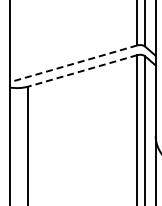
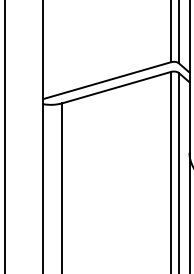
line: (72, 63) -> (106, 80), dashed -> solid
line: (82, 70) -> (116, 87), dashed -> solid

